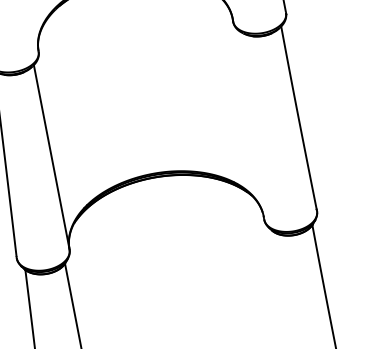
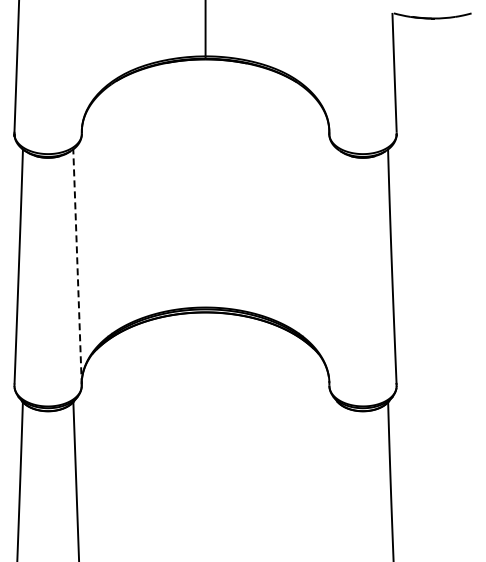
line: (51, 156) -> (77, 266), solid -> dashed

